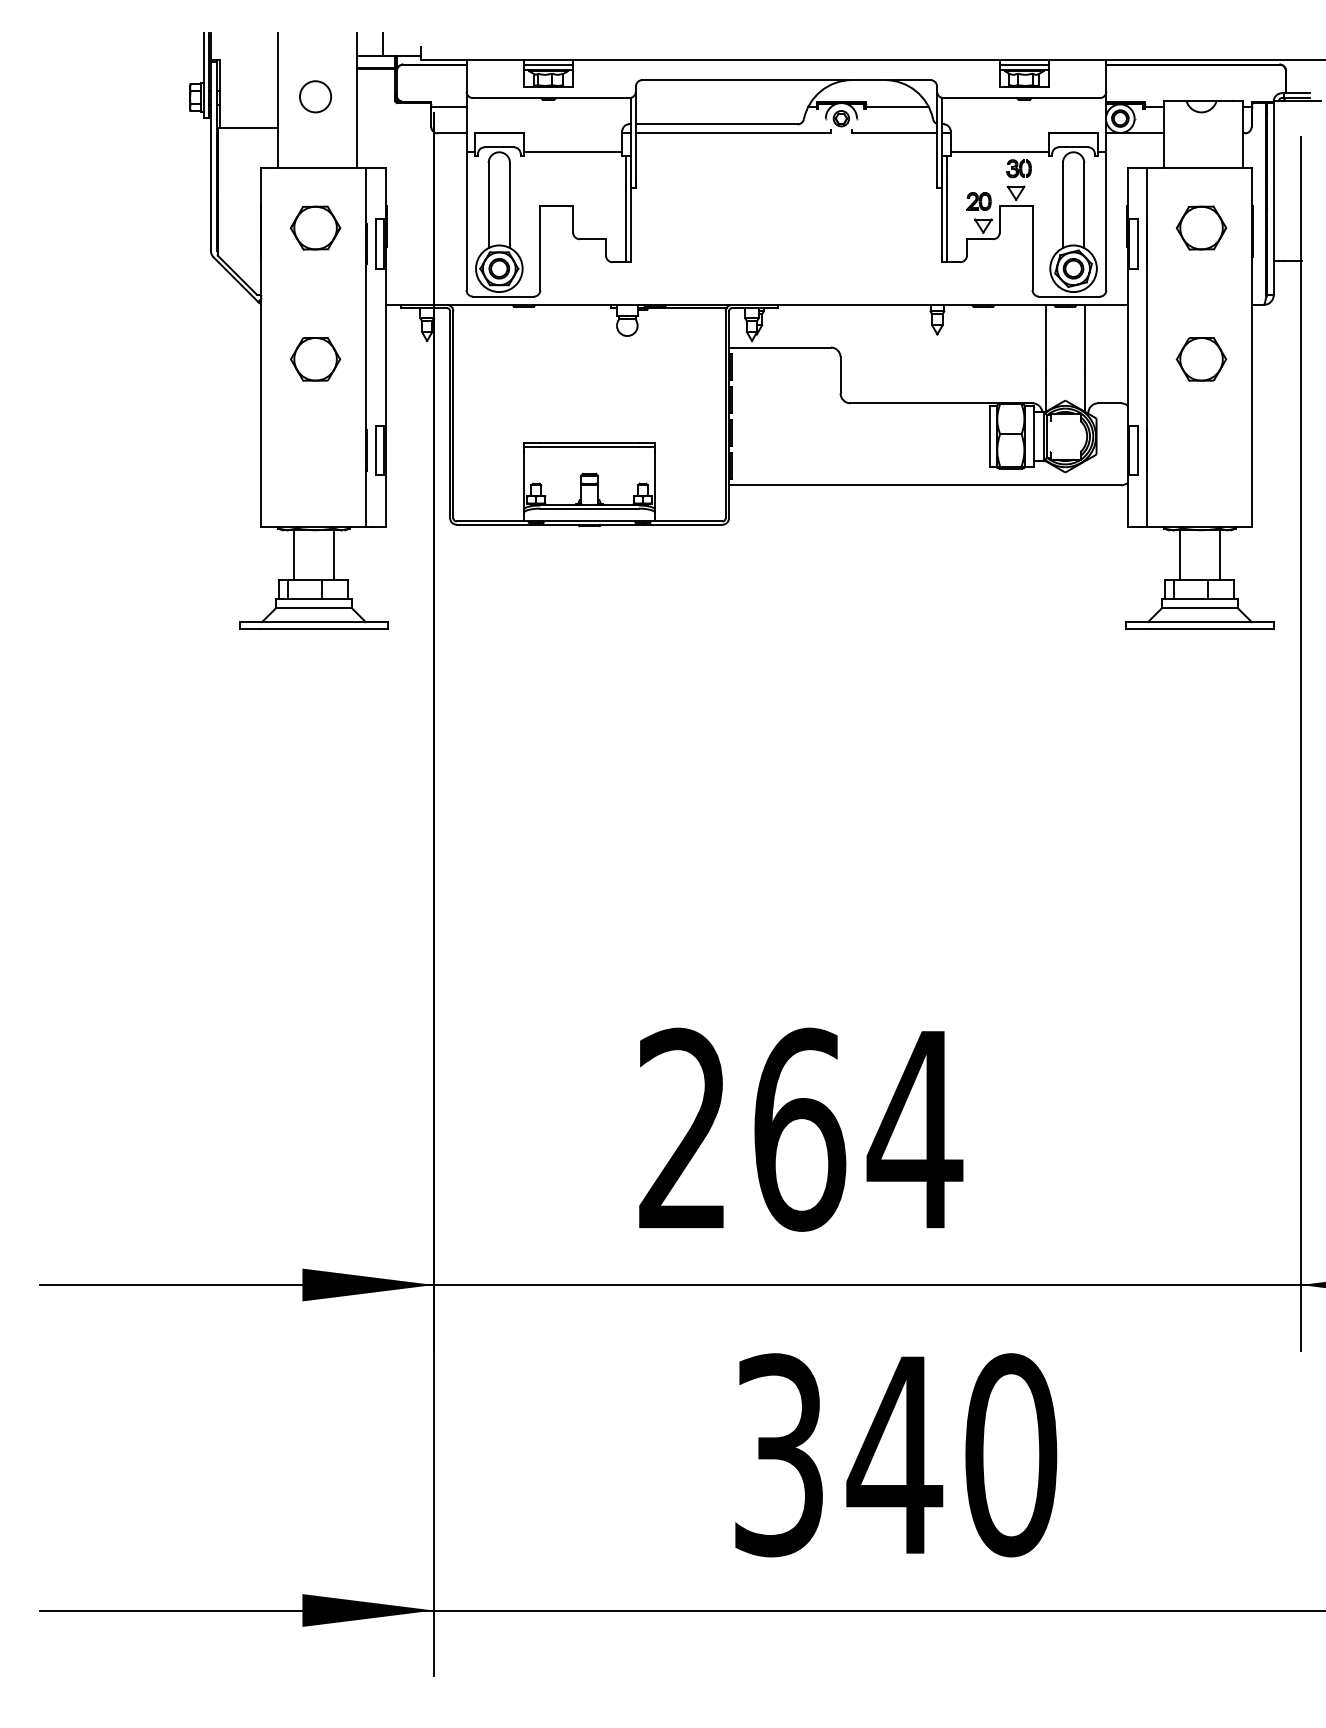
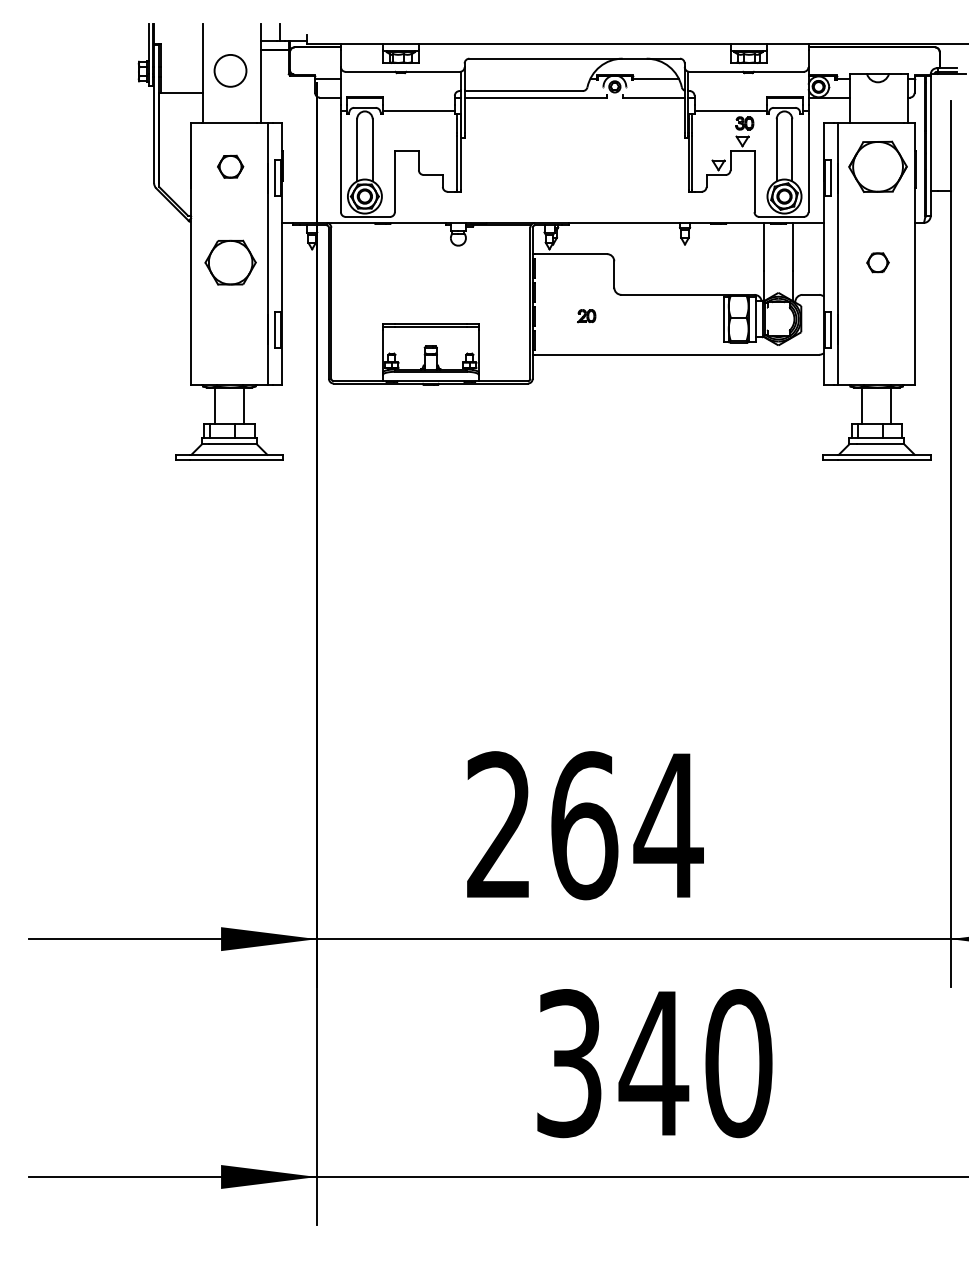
line: (548, 65) -> (400, 48), removed
line: (1023, 65) -> (747, 48), removed
circle: (315, 96) -> (230, 70), size x1.4
part: (978, 201) -> (586, 316), moved
part: (315, 227) -> (230, 166), size x0.7
part: (1201, 227) -> (877, 166), size x1.6
part: (315, 359) -> (230, 262), size x1.4
part: (1201, 359) -> (877, 262), size x0.6

